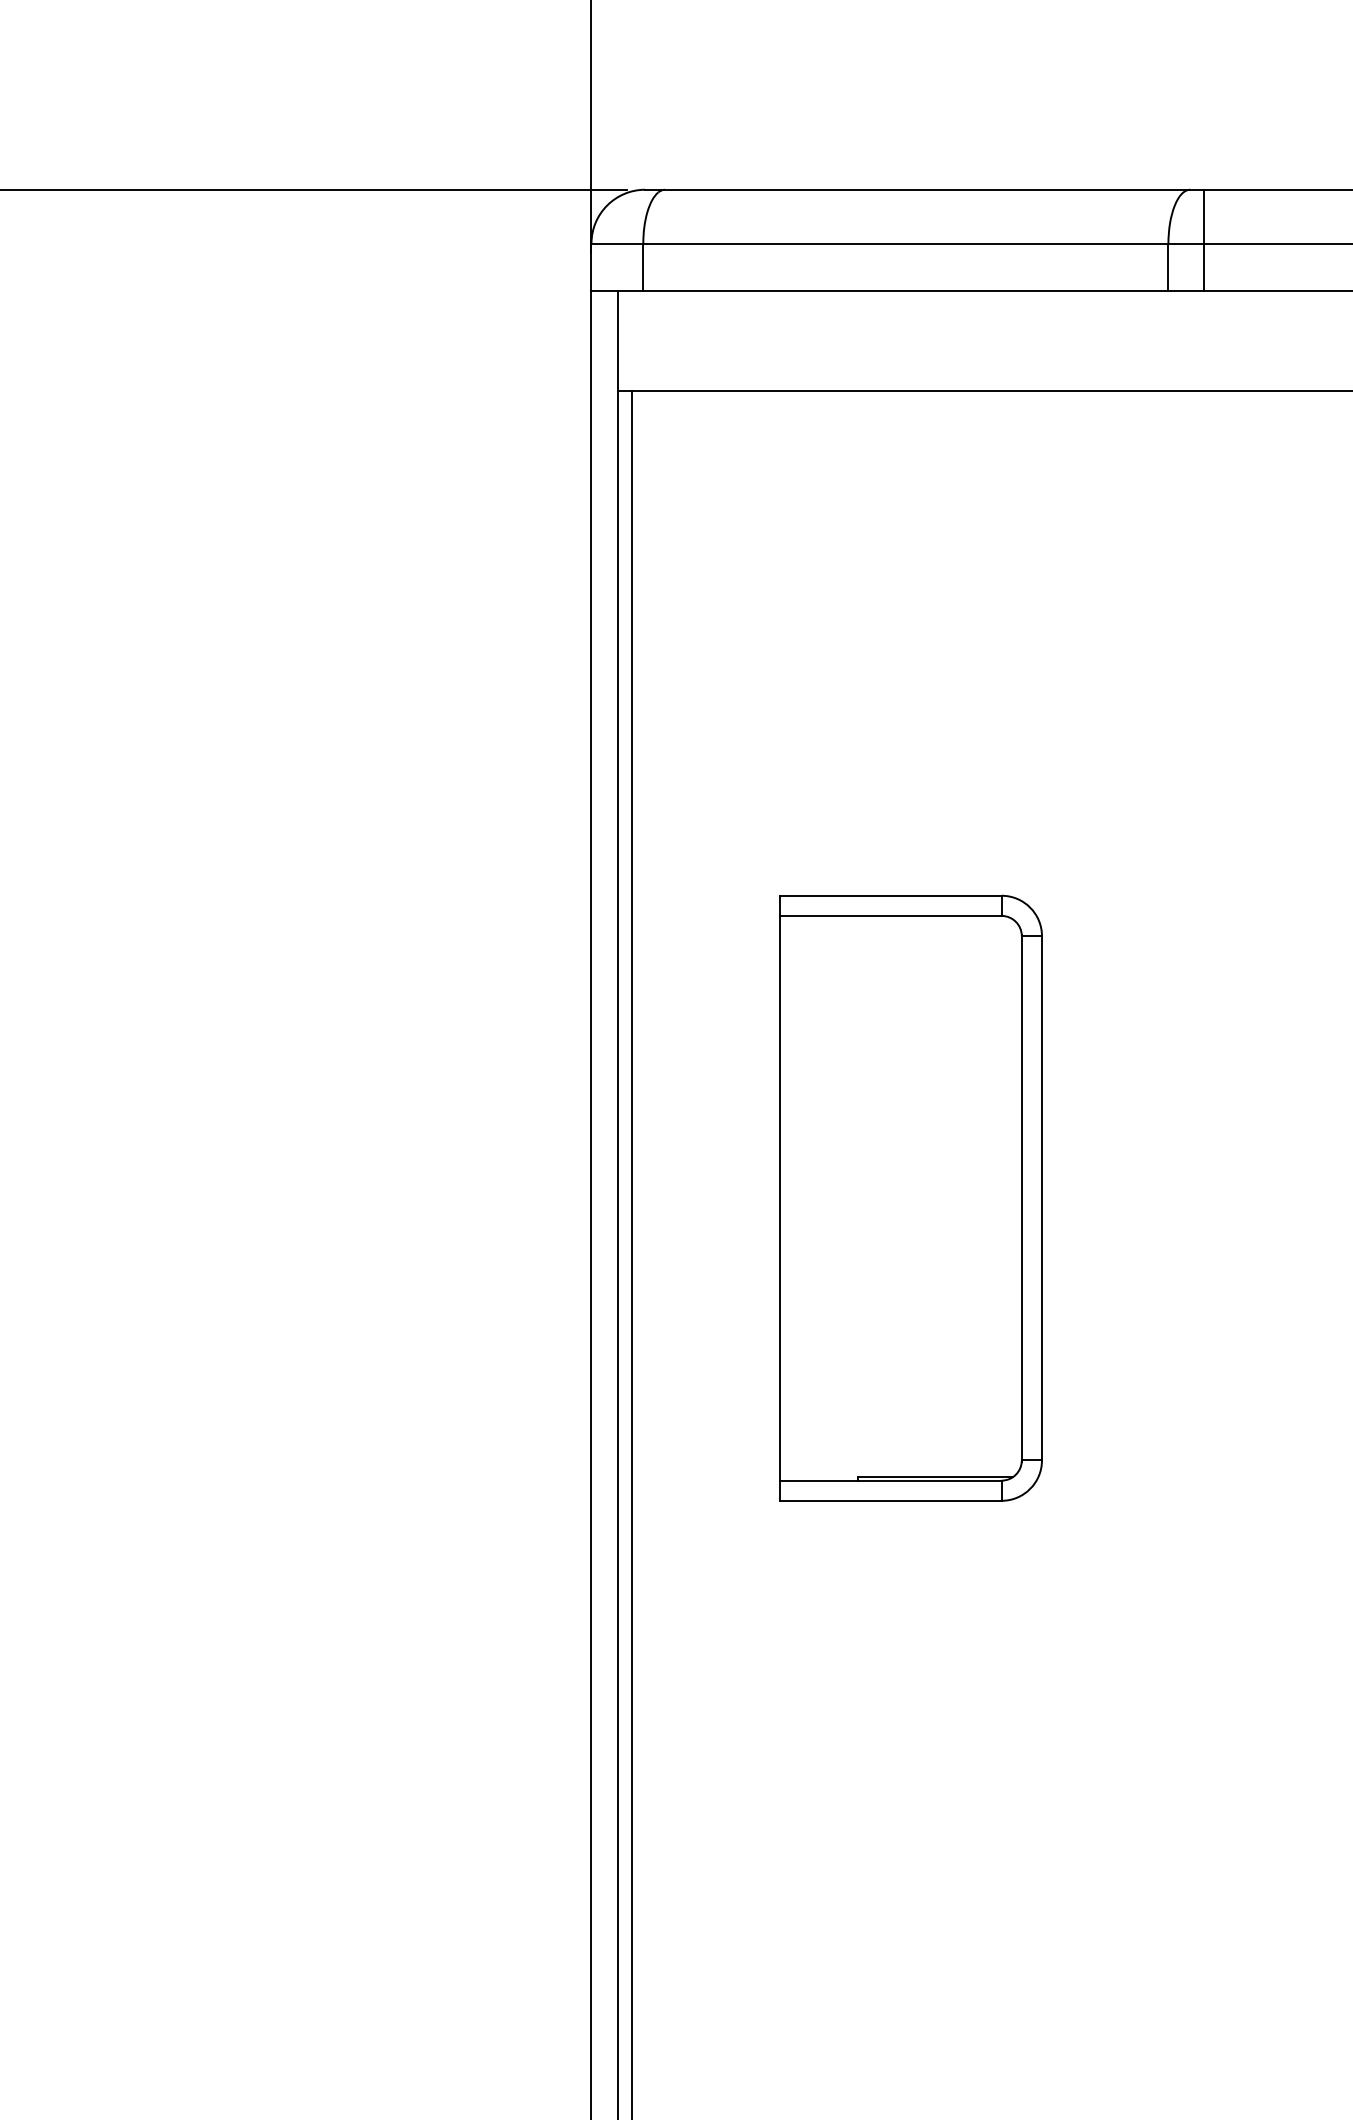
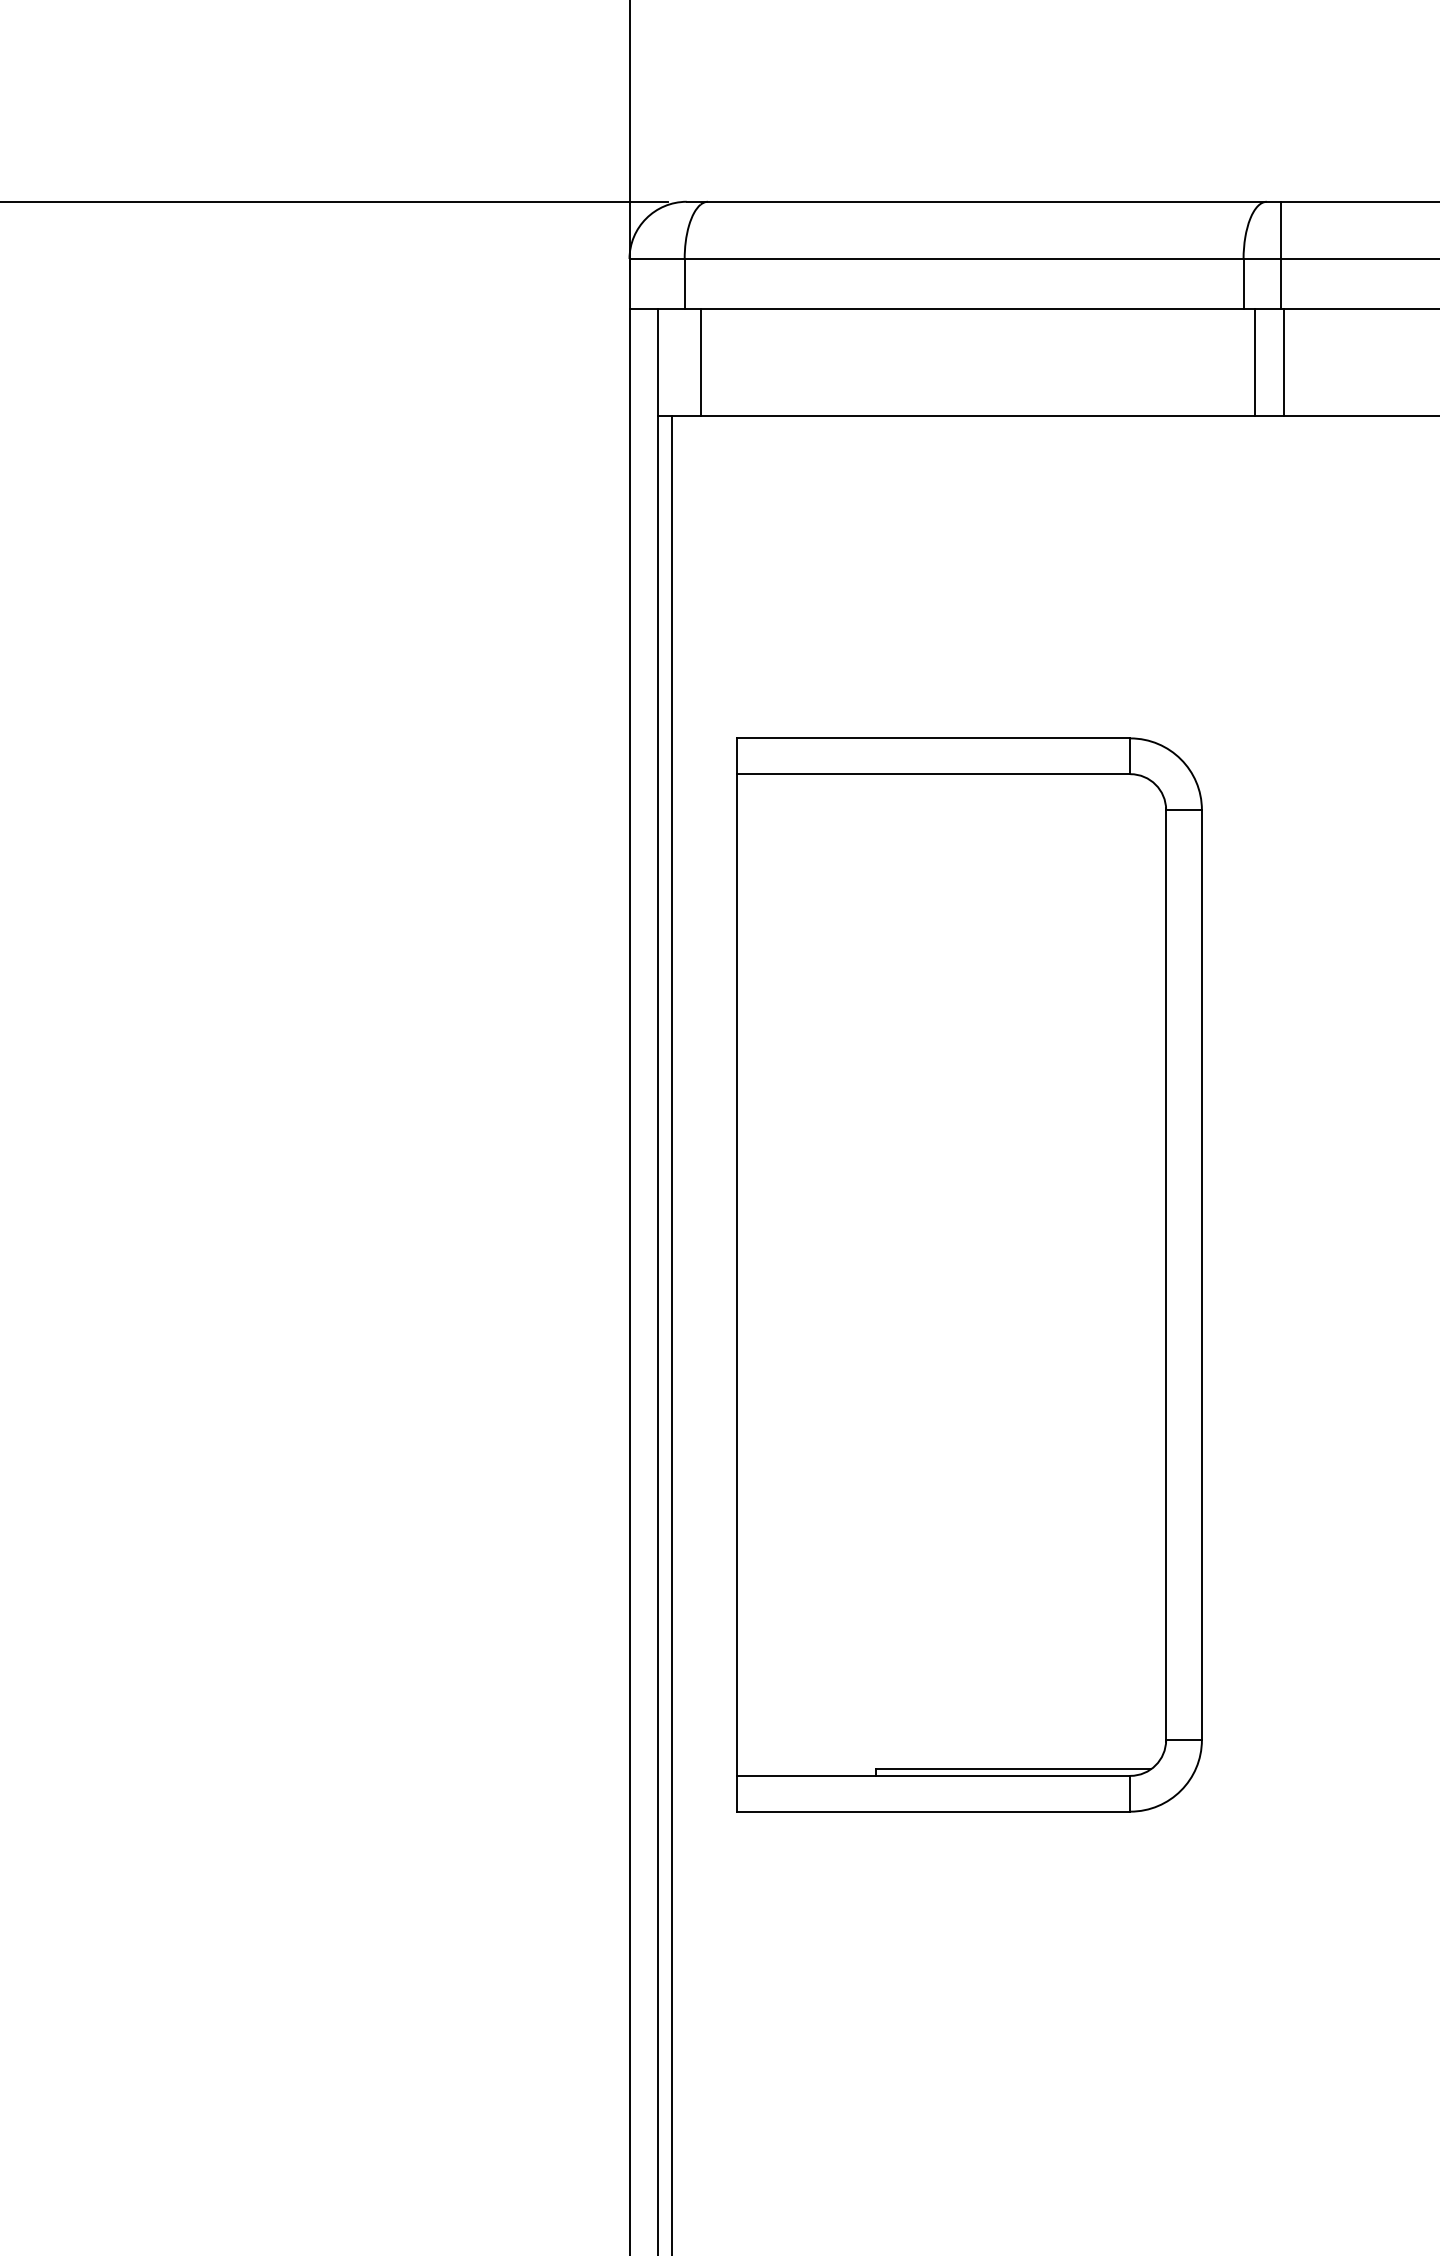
line: (658, 340) -> (700, 362), added
line: (1179, 340) -> (1255, 362), added
line: (1206, 340) -> (1284, 362), added
part: (910, 1198) -> (969, 1275), size x1.67

